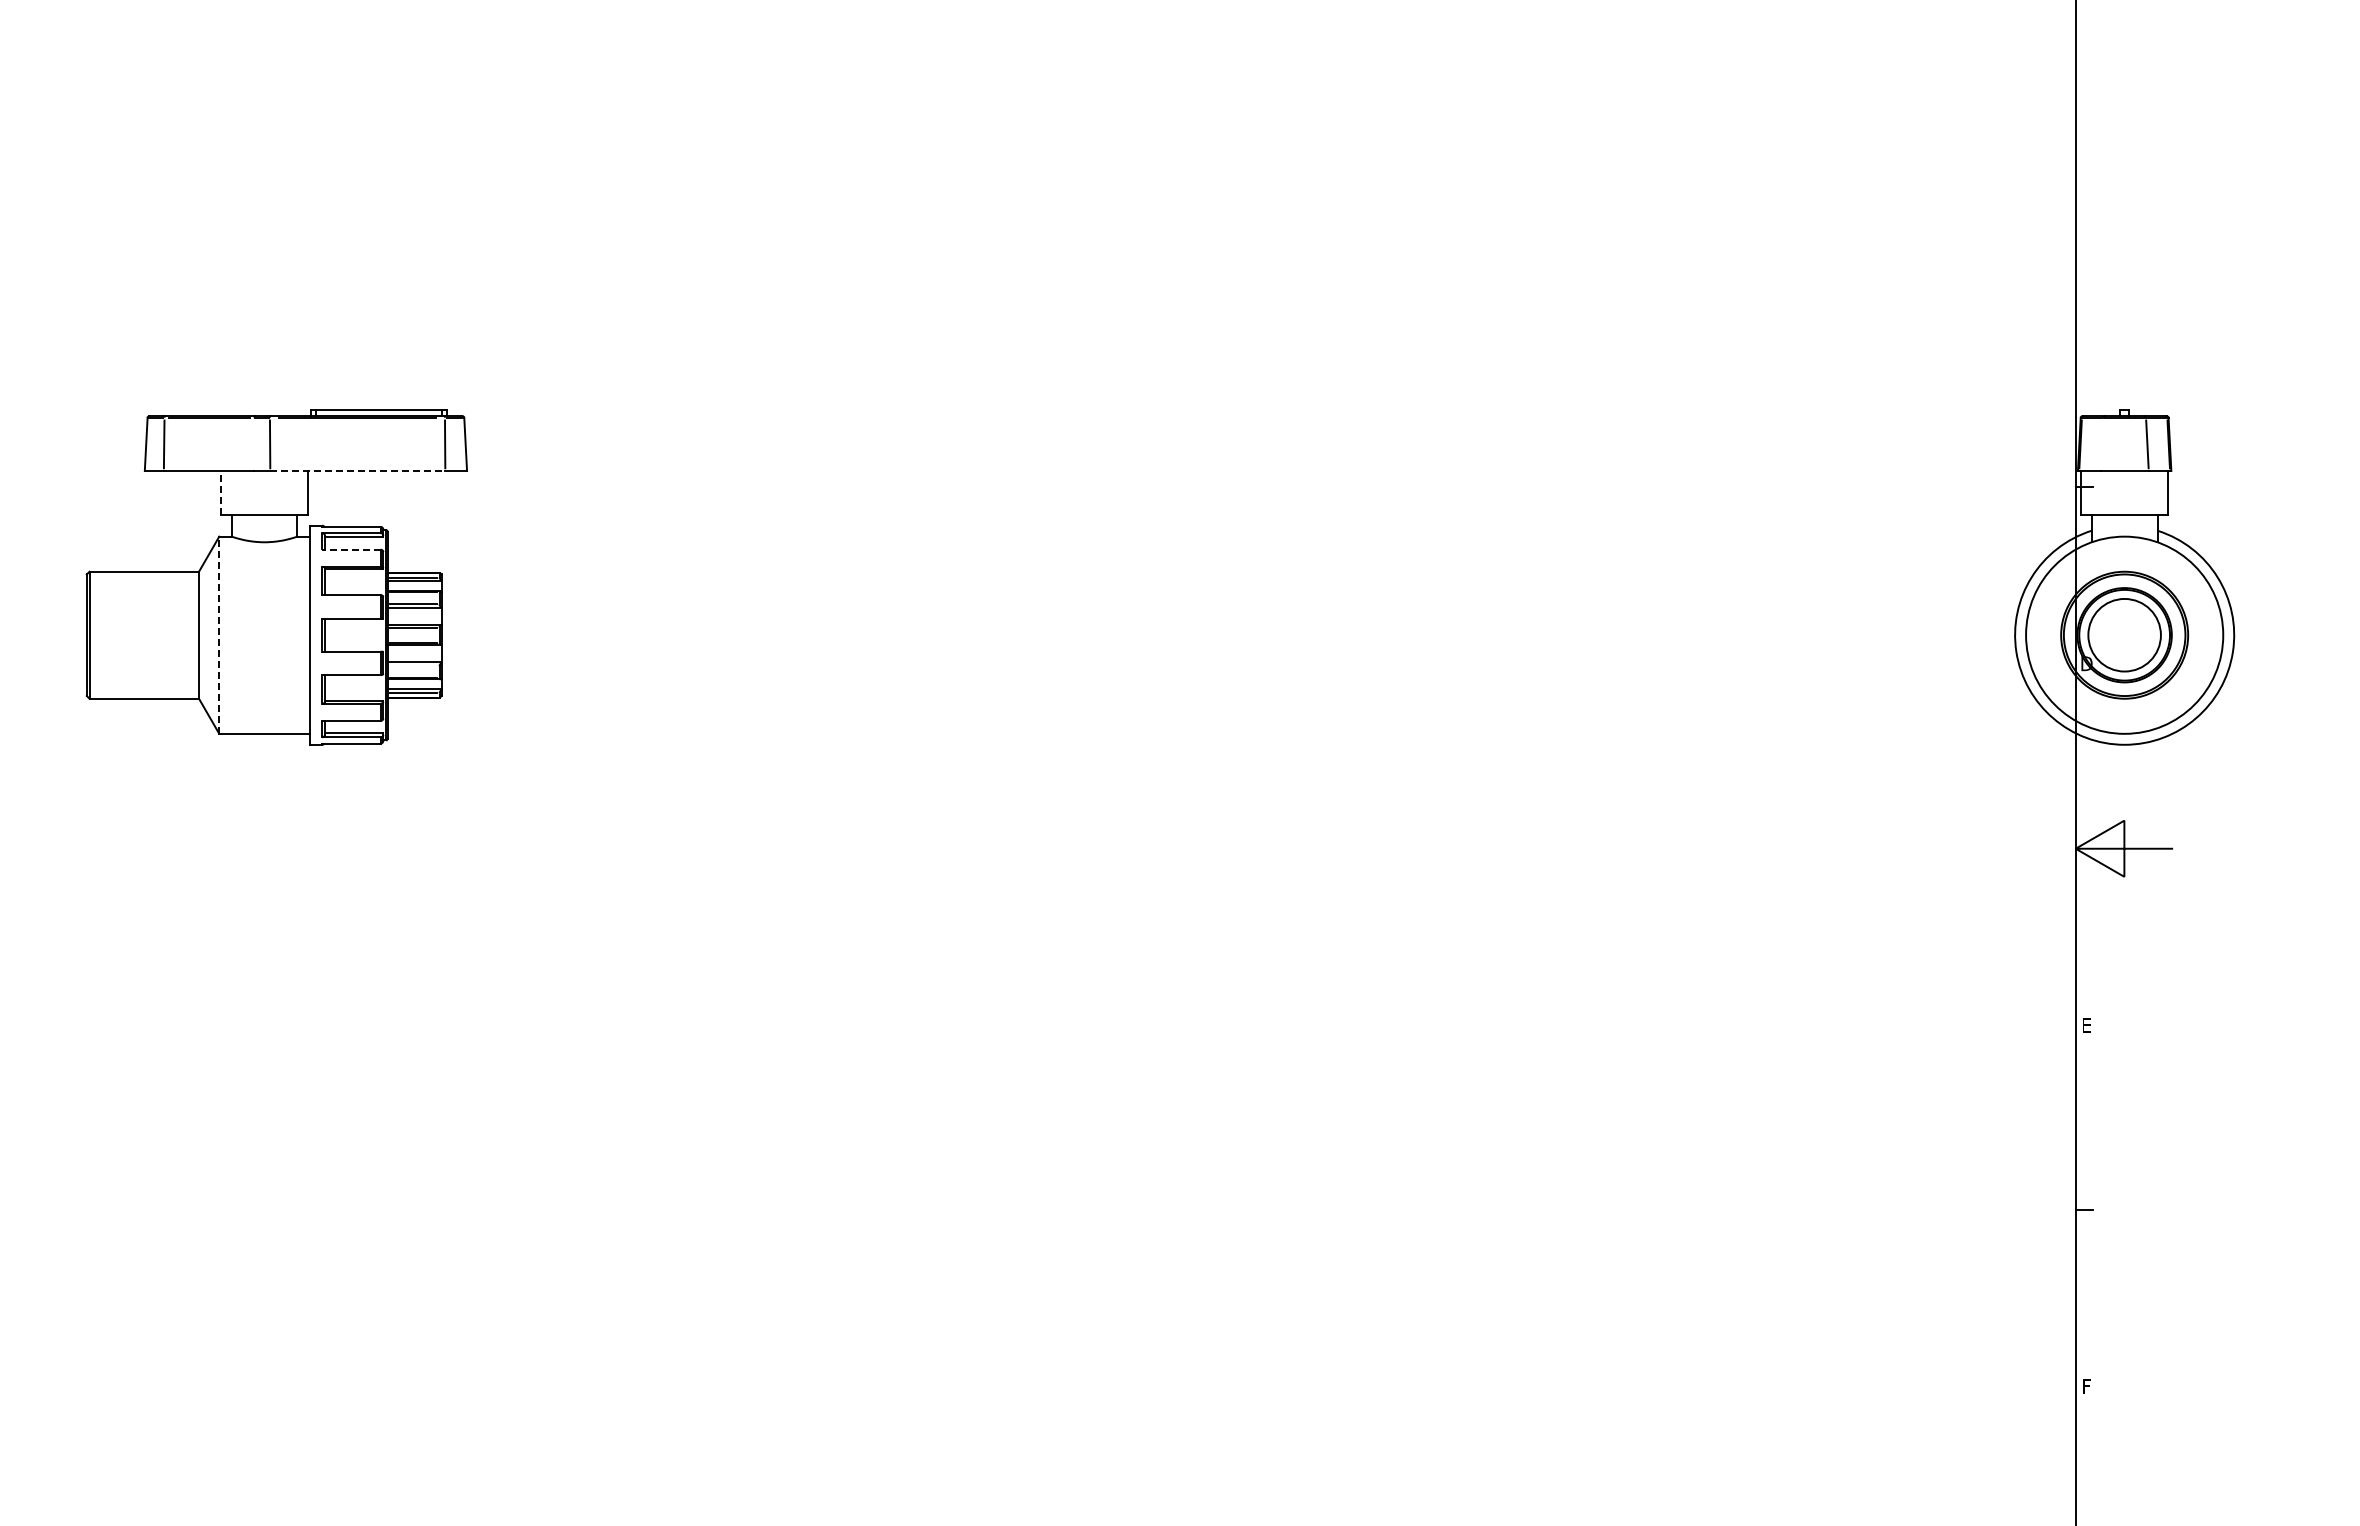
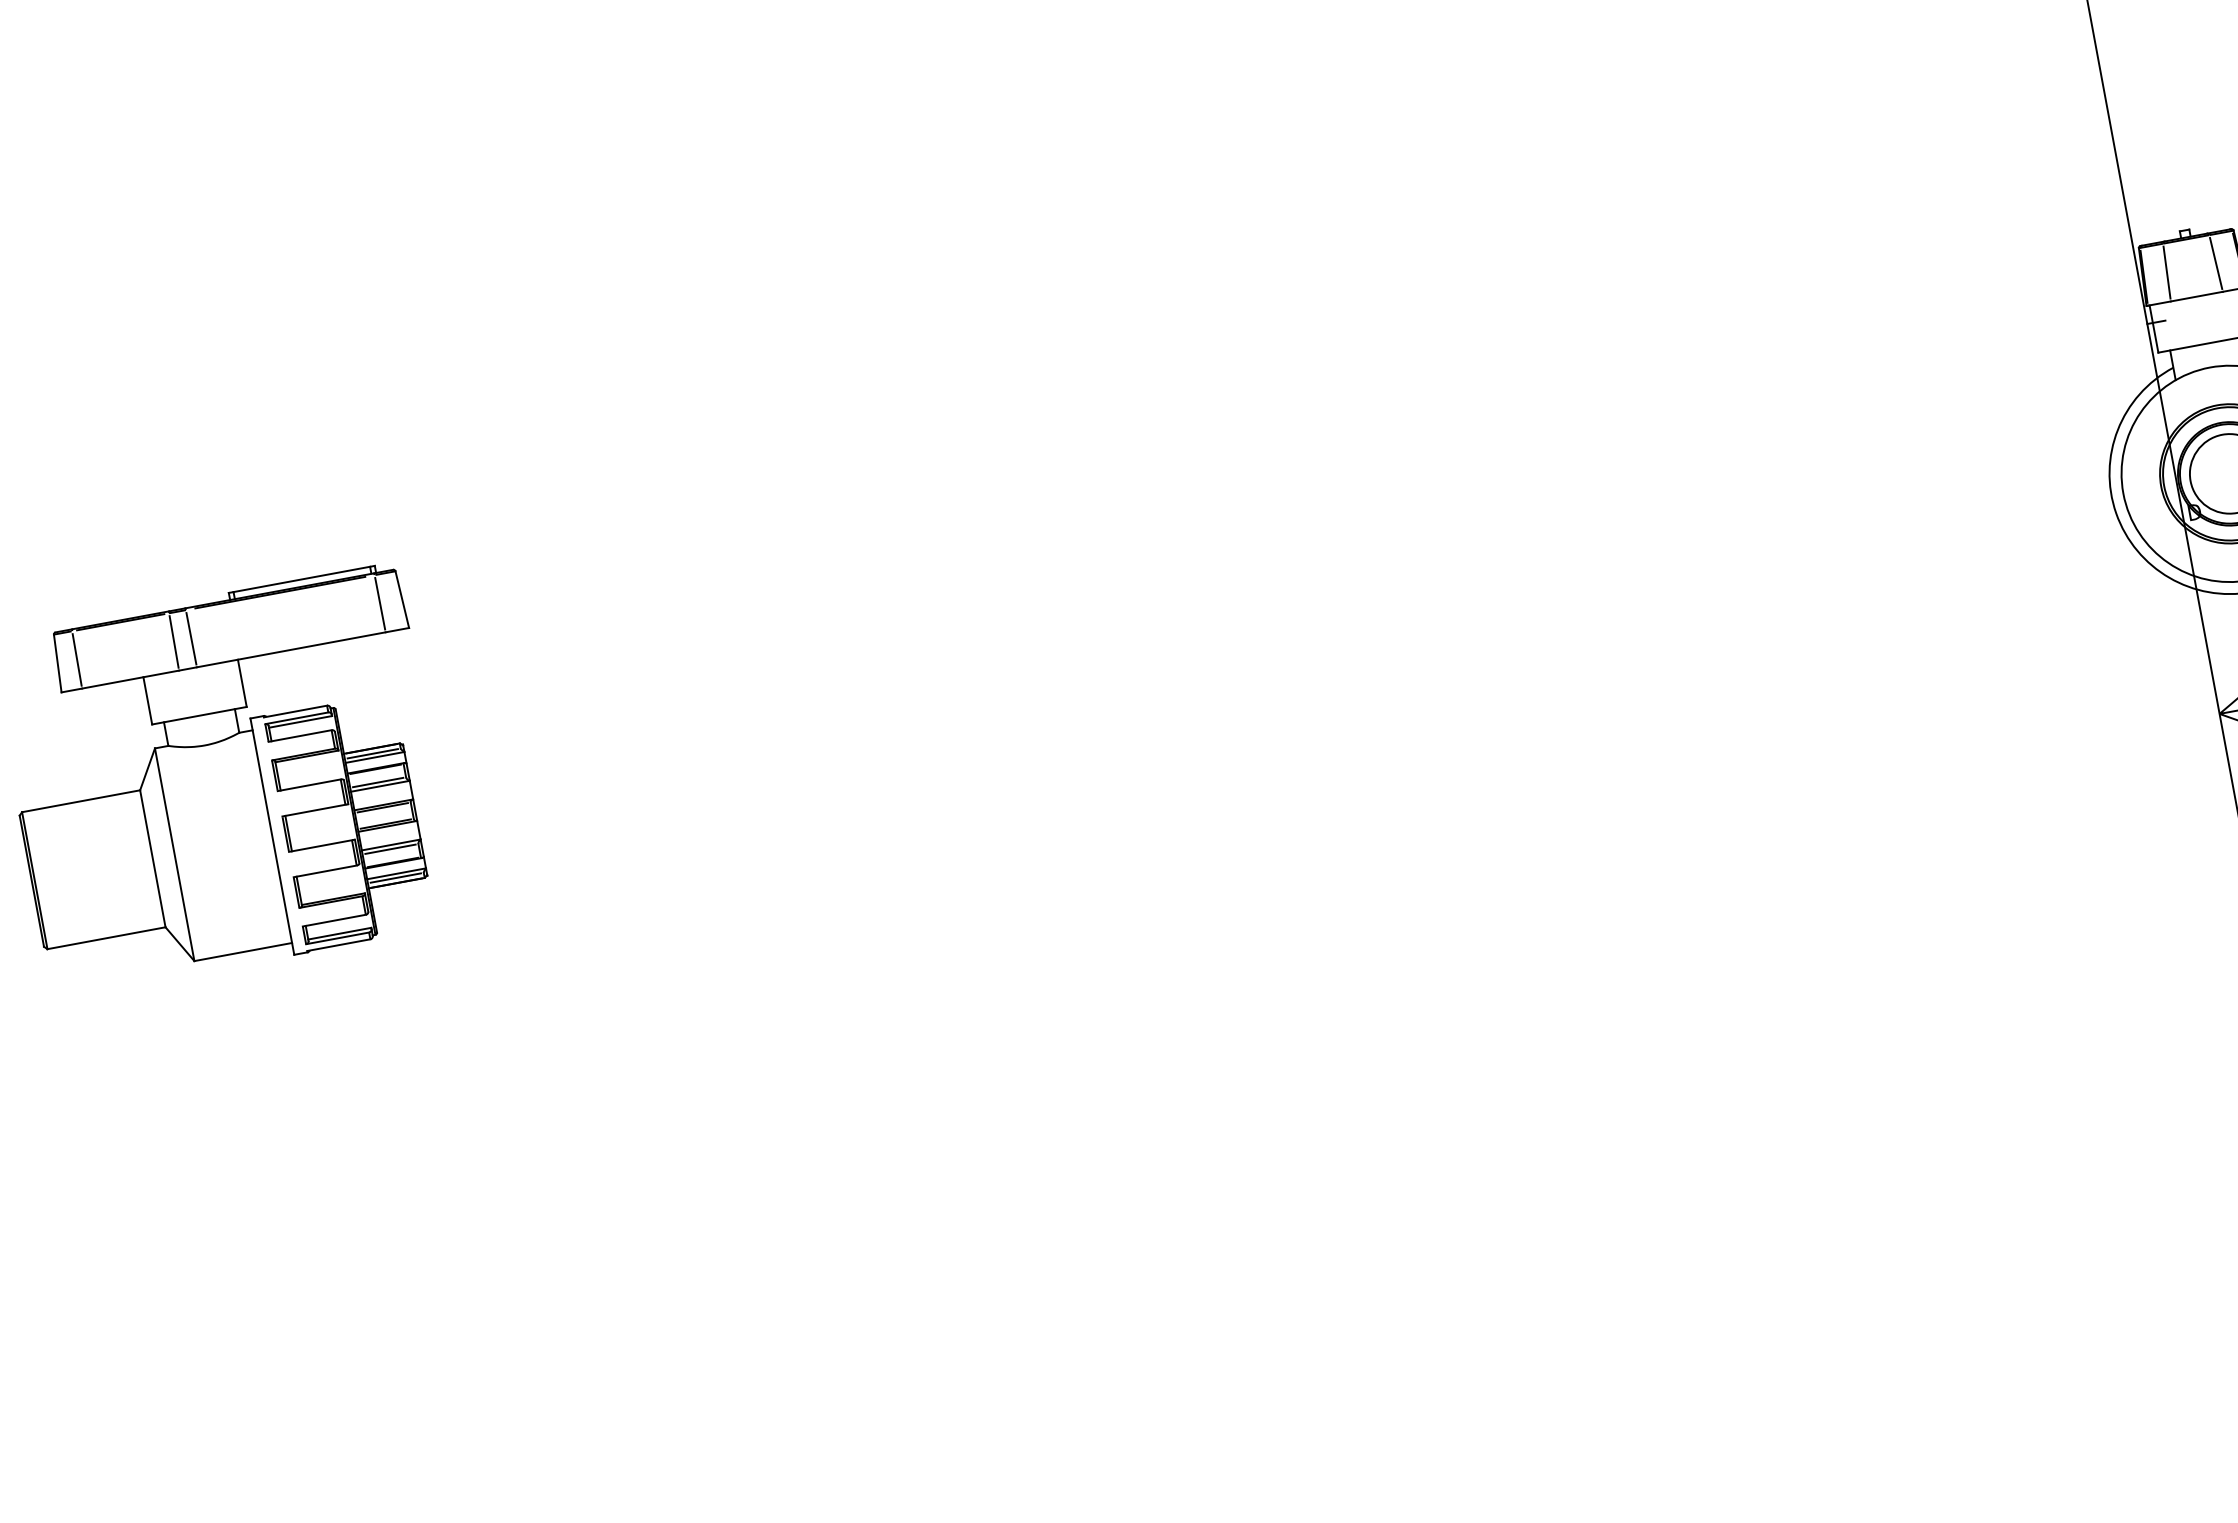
line: (253, 444) -> (173, 642), added
line: (2101, 444) -> (2166, 272), added
line: (357, 470) -> (290, 649), dashed -> solid
line: (220, 492) -> (147, 700), dashed -> solid
line: (350, 549) -> (299, 736), dashed -> solid
line: (219, 635) -> (174, 854), dashed -> solid
line: (413, 666) -> (390, 849), added

